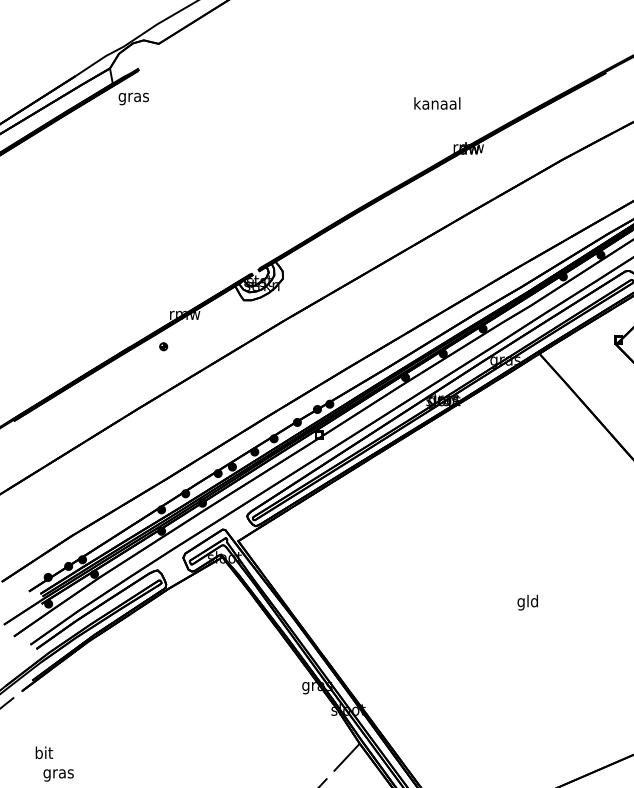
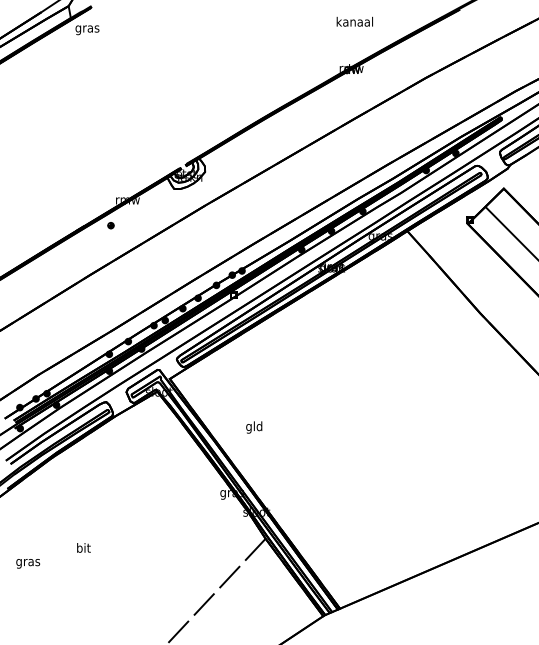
text: (436, 103) -> (354, 21), moved
text: (528, 602) -> (254, 427), moved
text: (43, 752) -> (83, 547), moved

